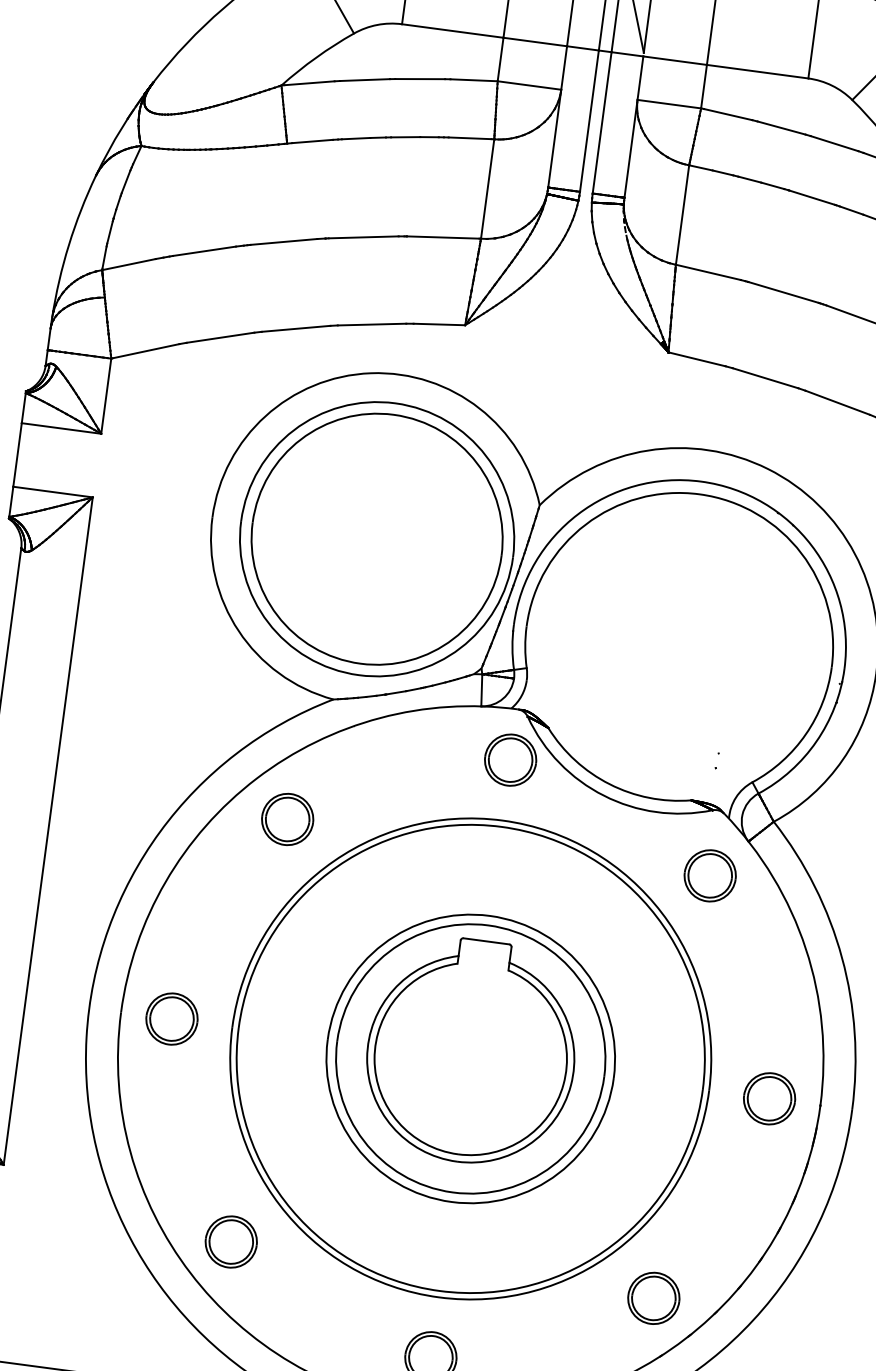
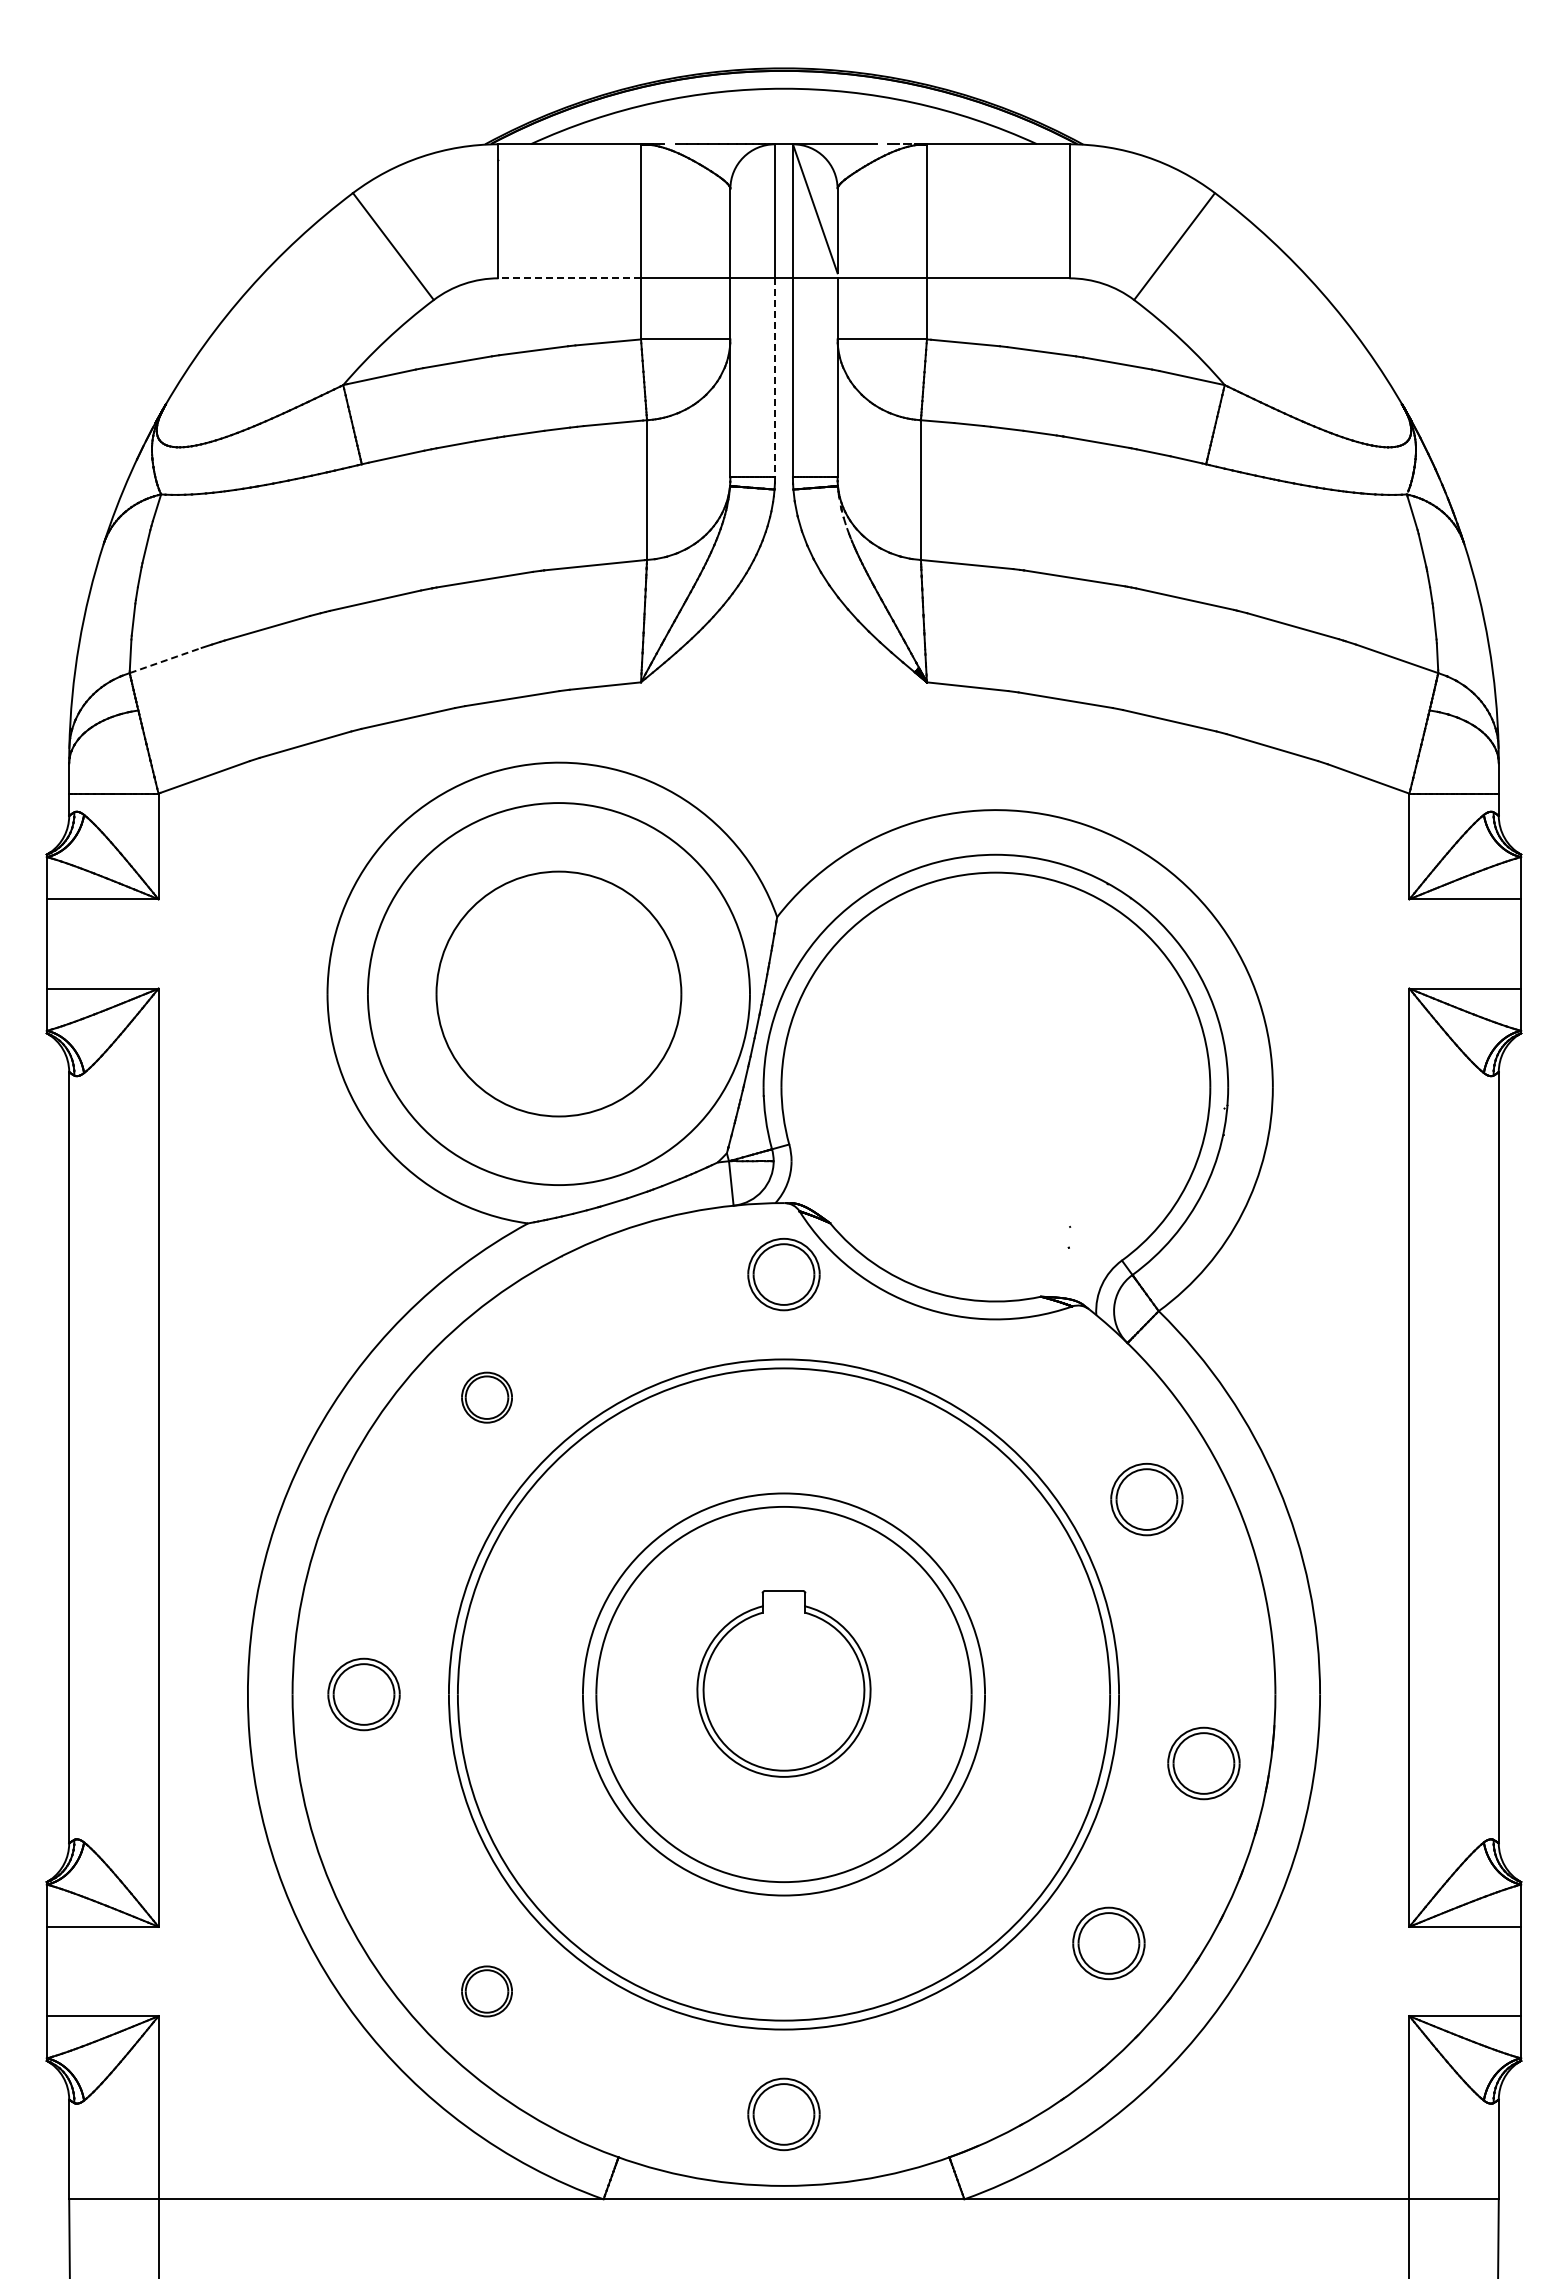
line: (452, 31) -> (569, 278), solid -> dashed
line: (589, 121) -> (775, 378), solid -> dashed
line: (129, 264) -> (166, 660), solid -> dashed
part: (376, 538) -> (558, 993), size x0.7
part: (287, 819) -> (486, 1397), size x0.7
part: (709, 875) -> (1146, 1499), moved
part: (471, 1051) -> (783, 1683), size x0.6
part: (769, 1098) -> (1203, 1763), moved
part: (230, 1242) -> (486, 1991), size x0.7
part: (653, 1298) -> (1108, 1943), moved

